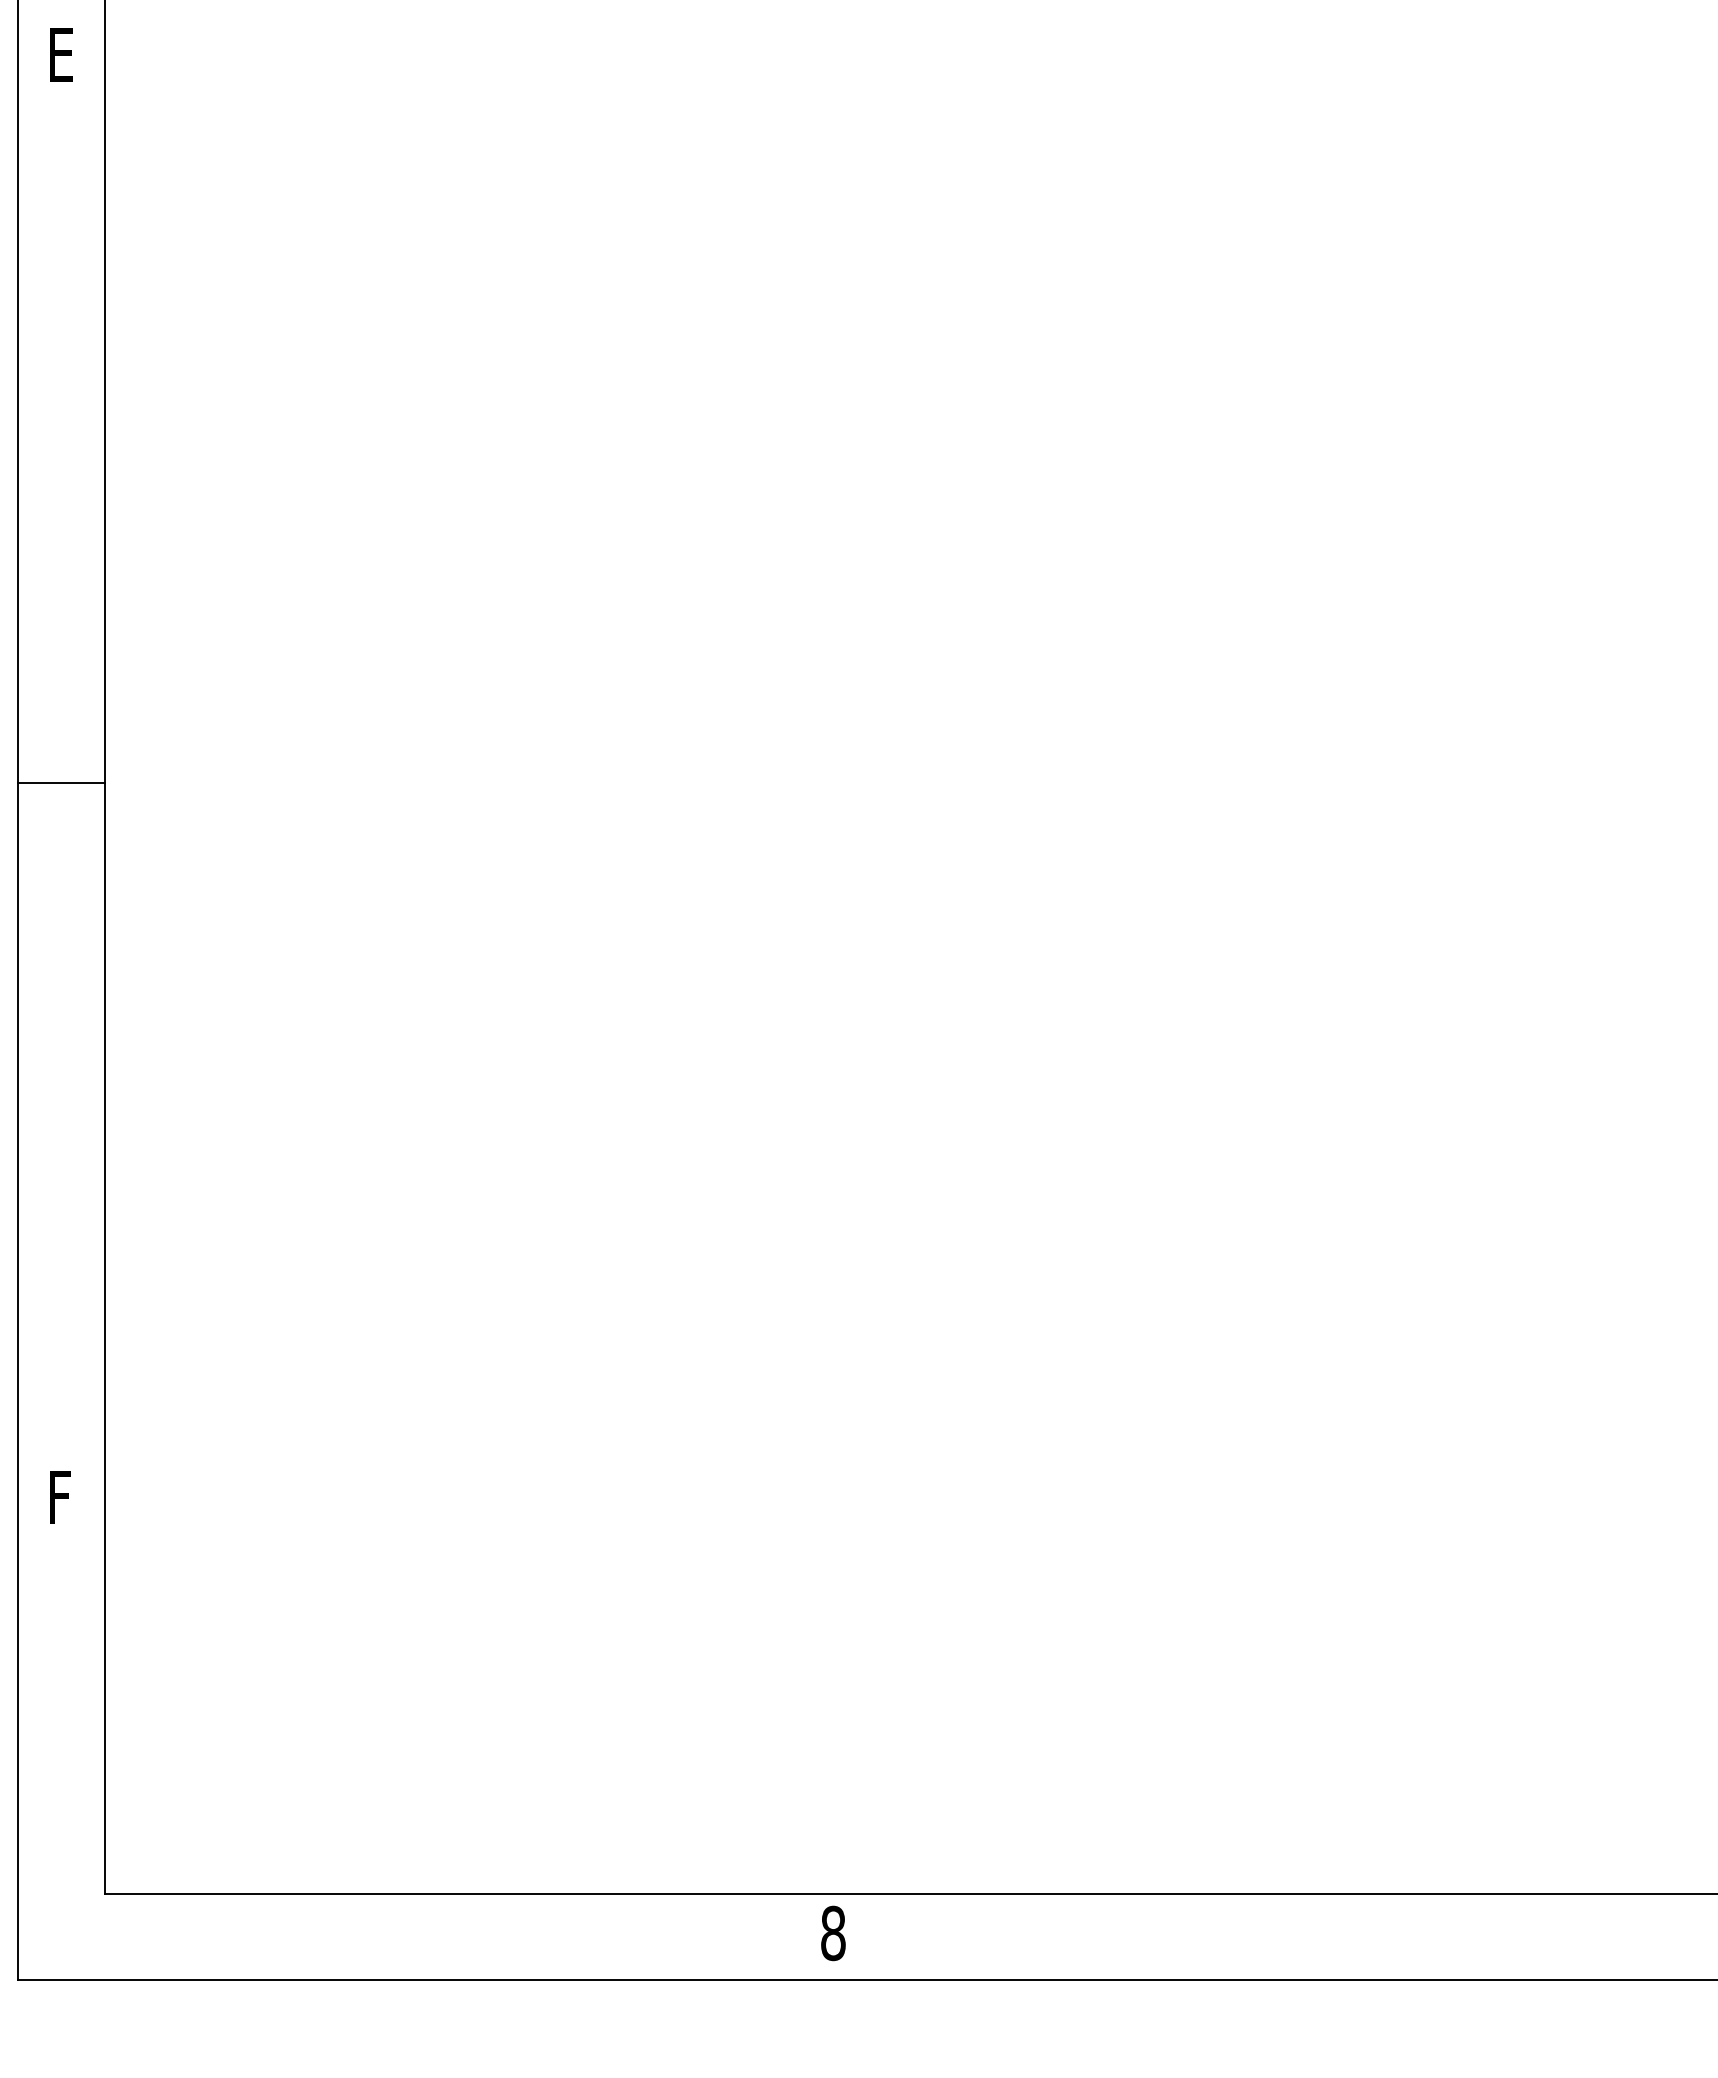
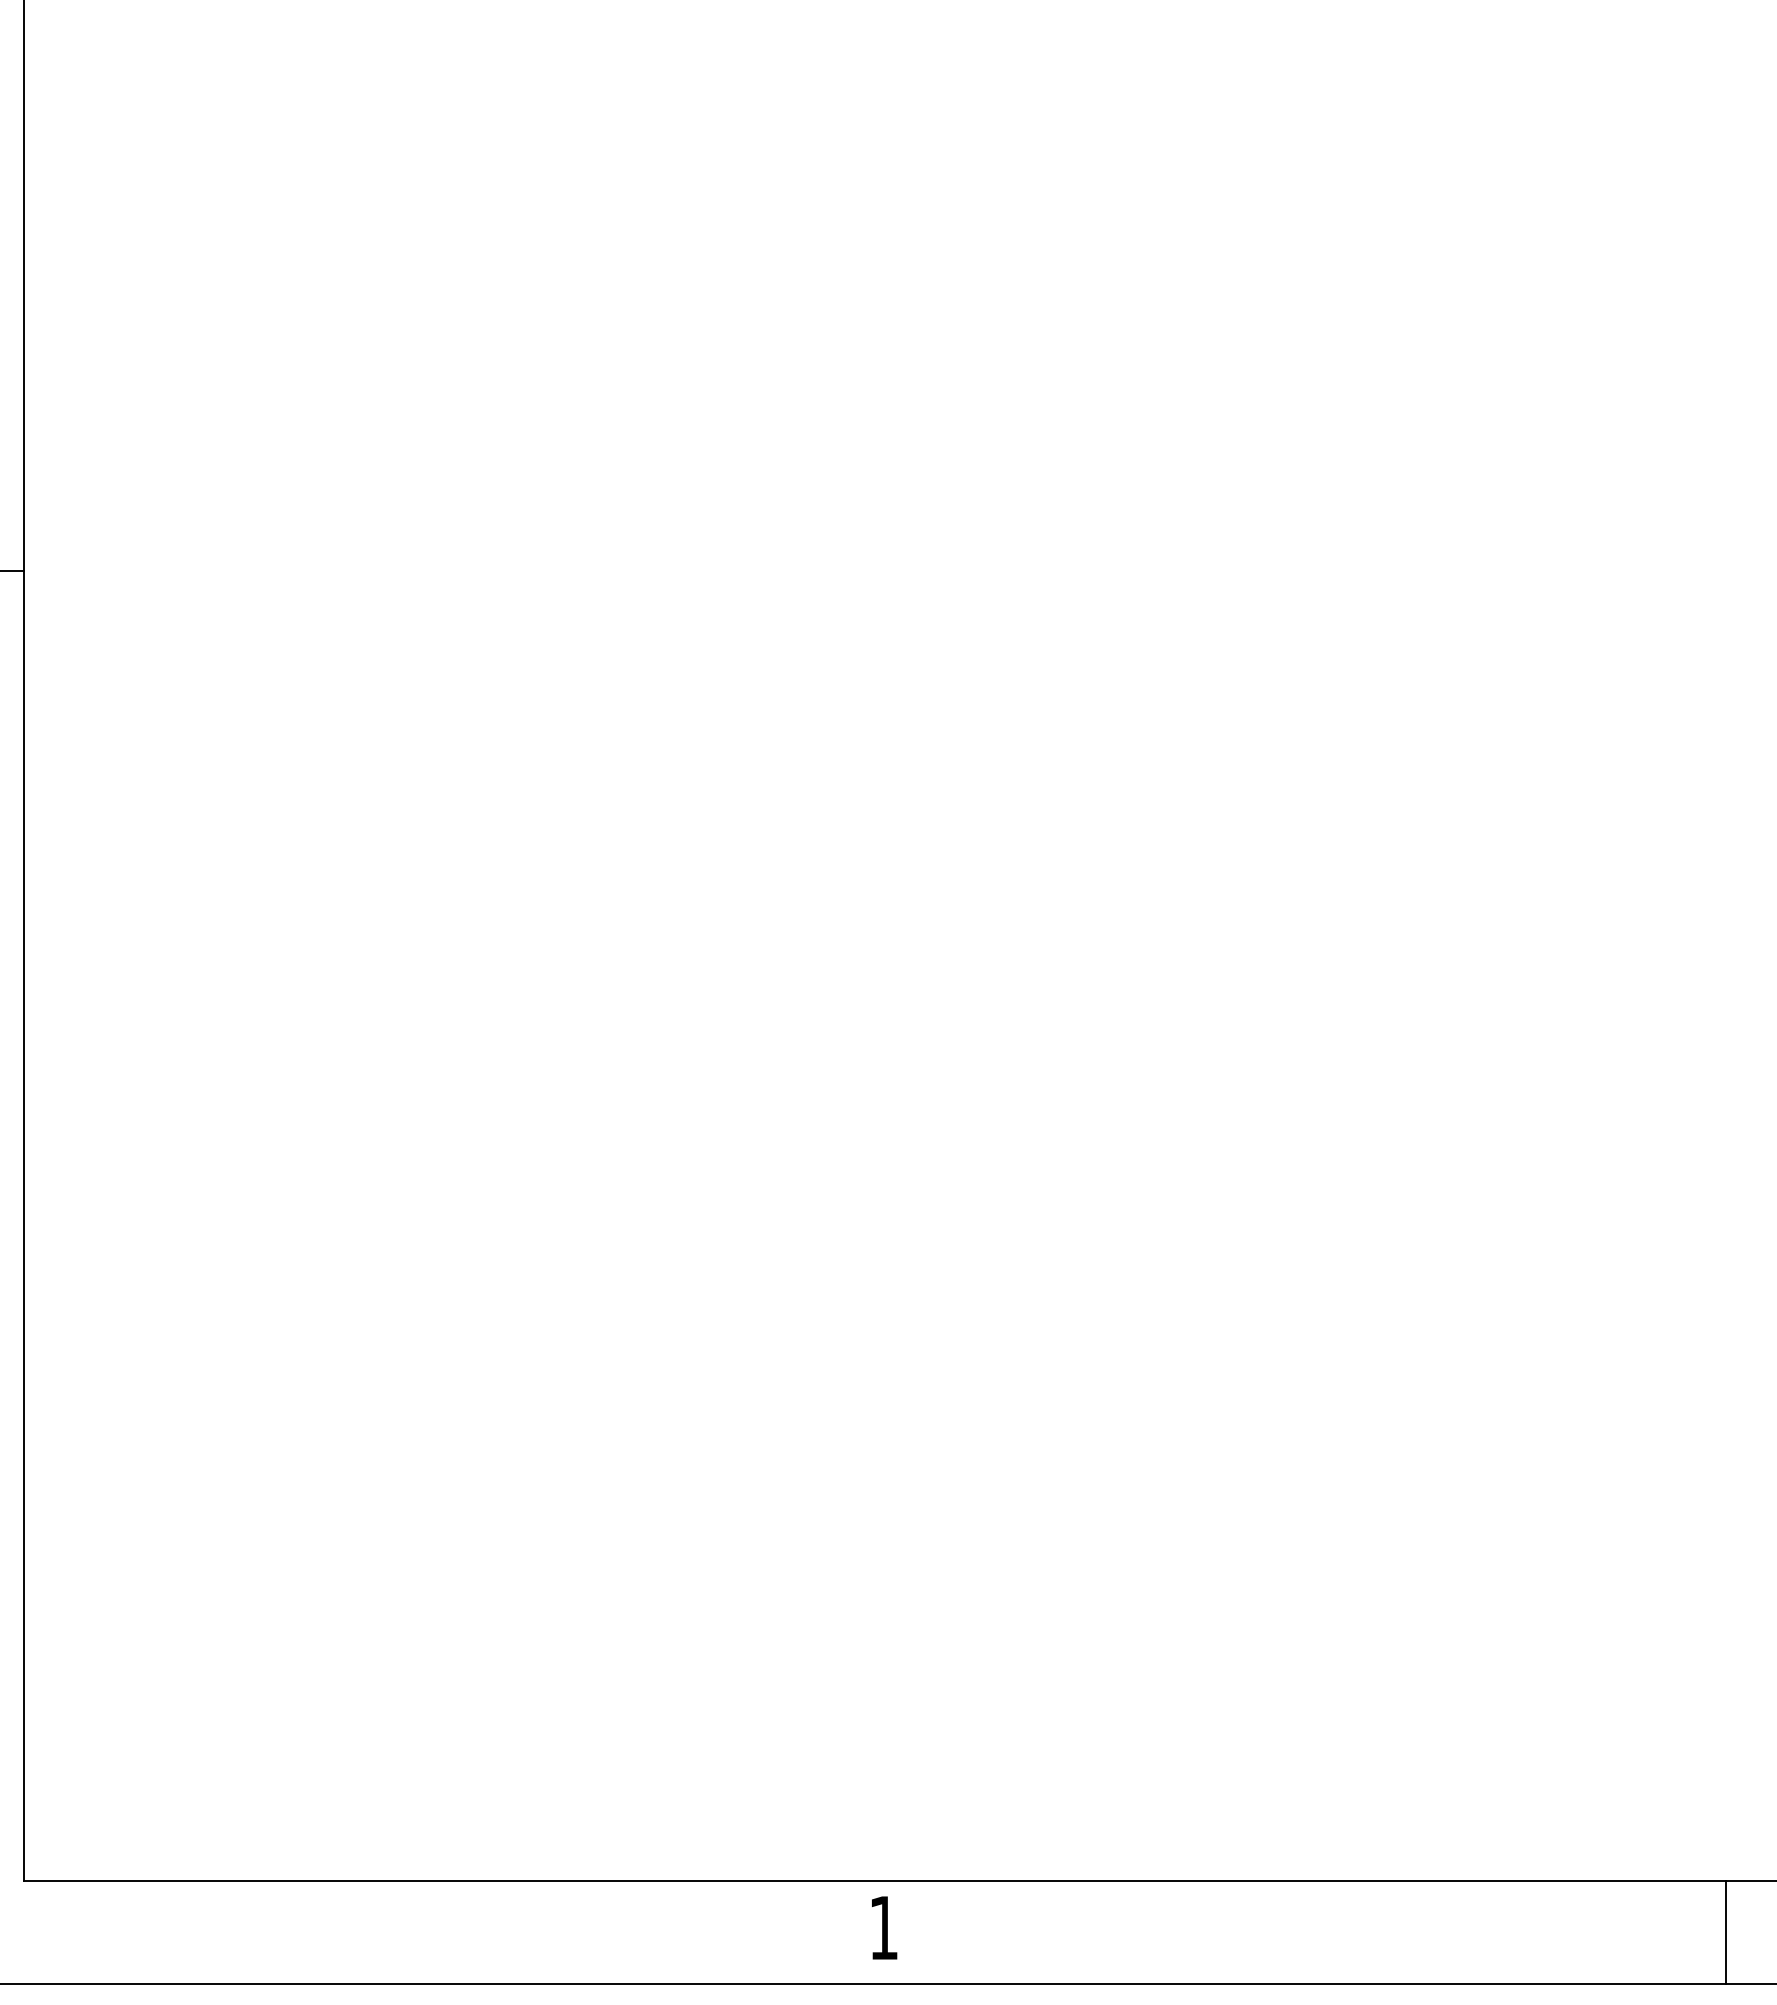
text: (833, 1933) -> (884, 1928), 8 -> 1
line: (1547, 1936) -> (1726, 1931), added

